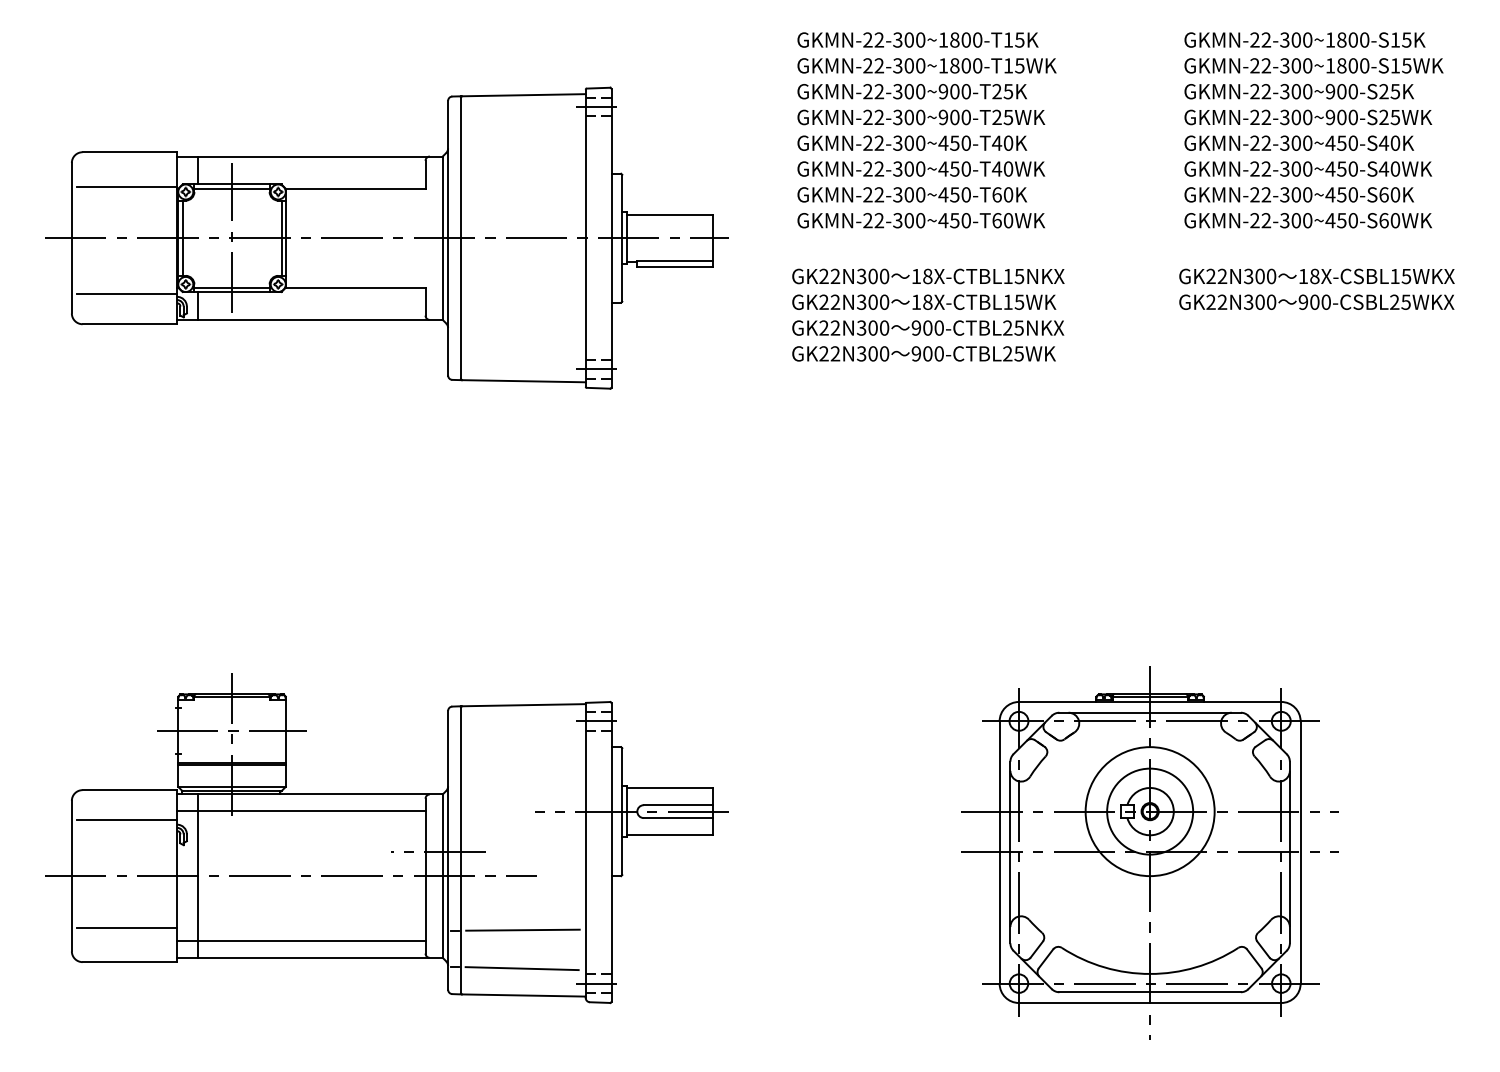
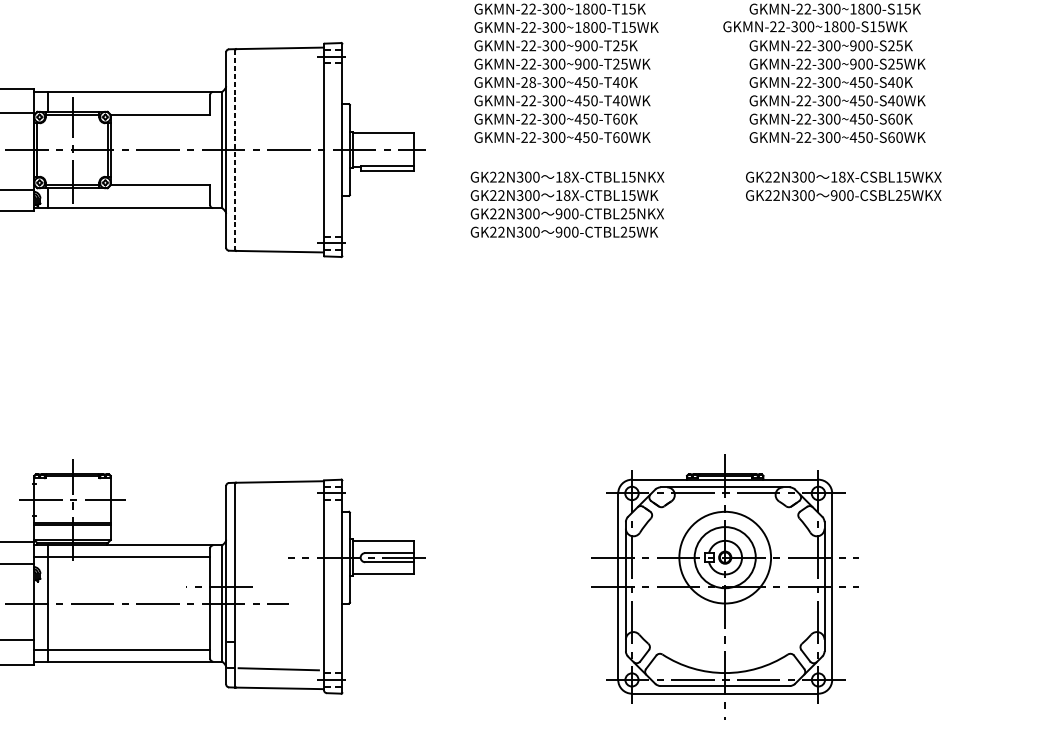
text: (1313, 65) -> (815, 26), moved
text: (879, 142) -> (532, 81), GKMN-22-300~450-T40K -> GKMN-28-300~450-T40K
line: (461, 238) -> (235, 150), solid -> dashed
line: (522, 929) -> (279, 641), removed

